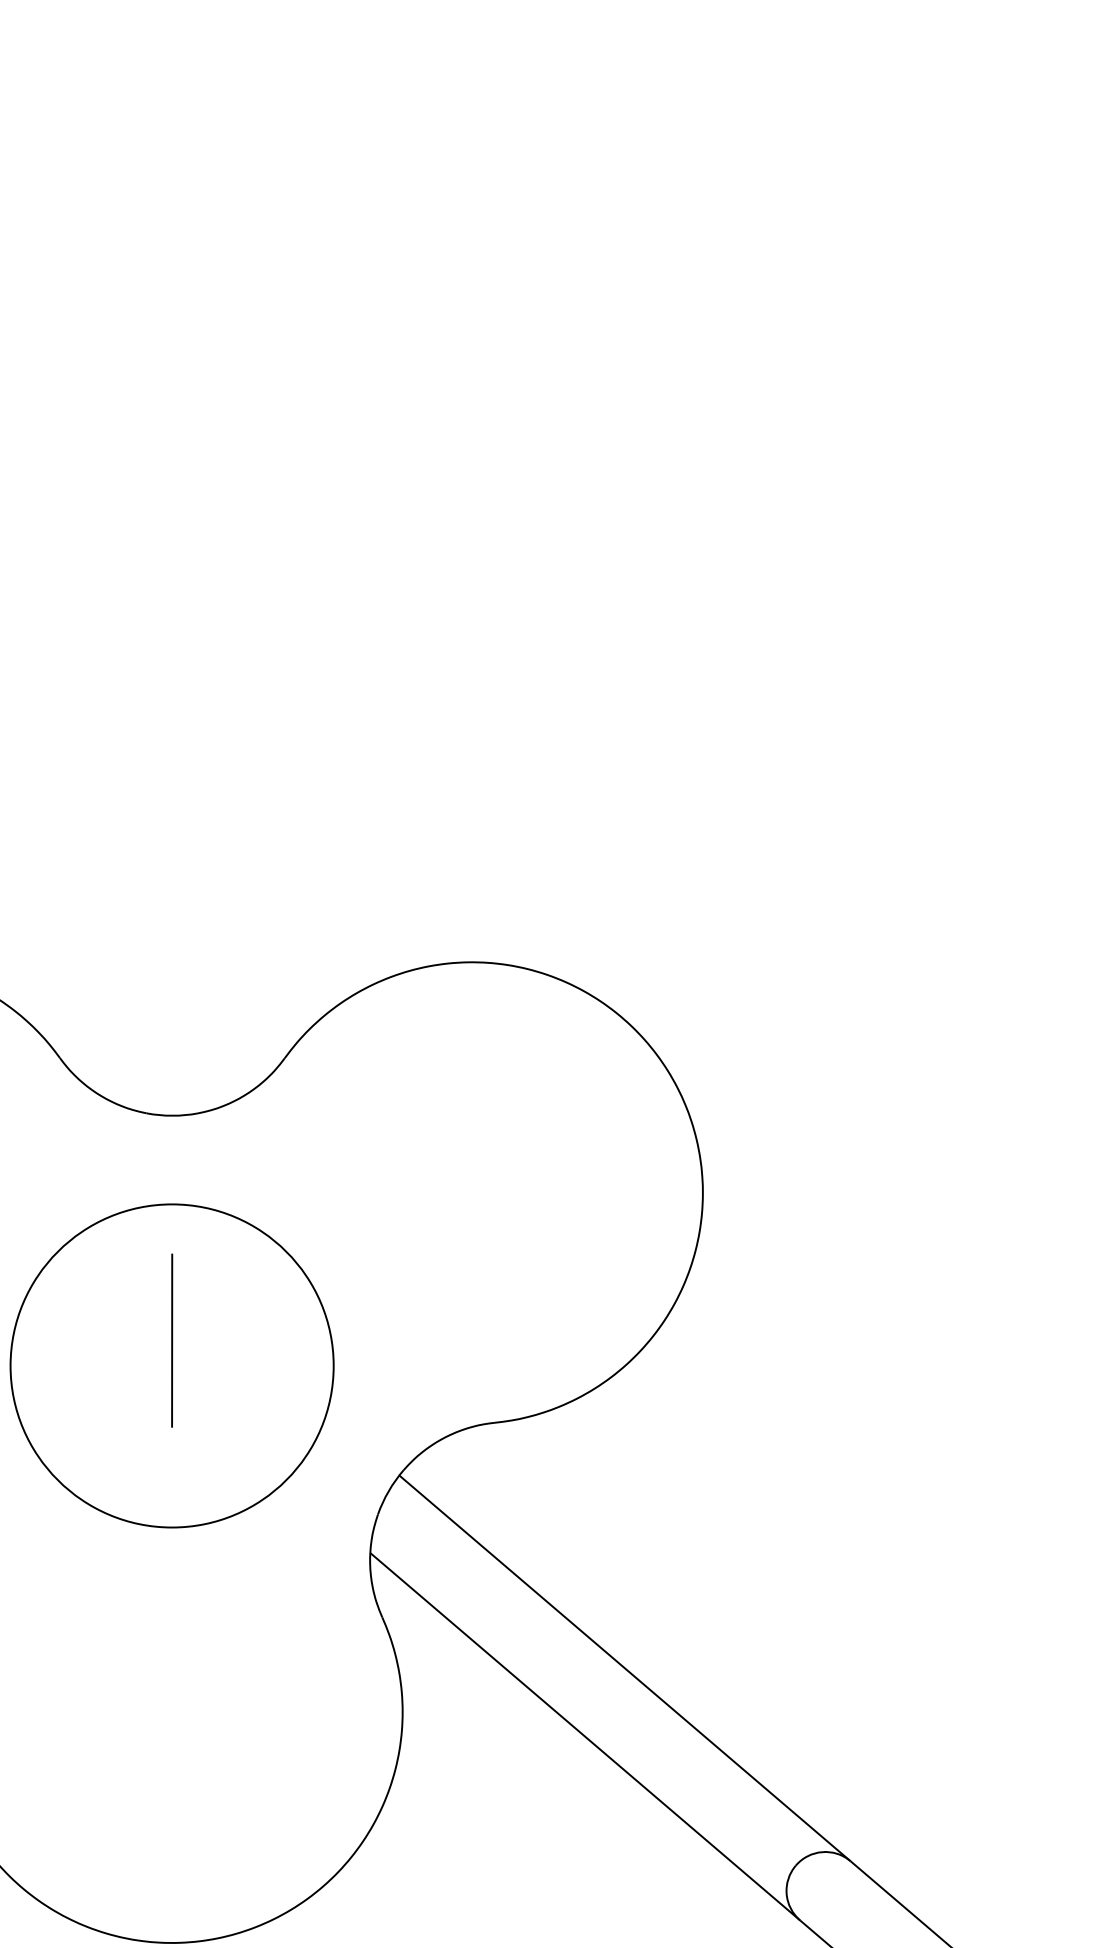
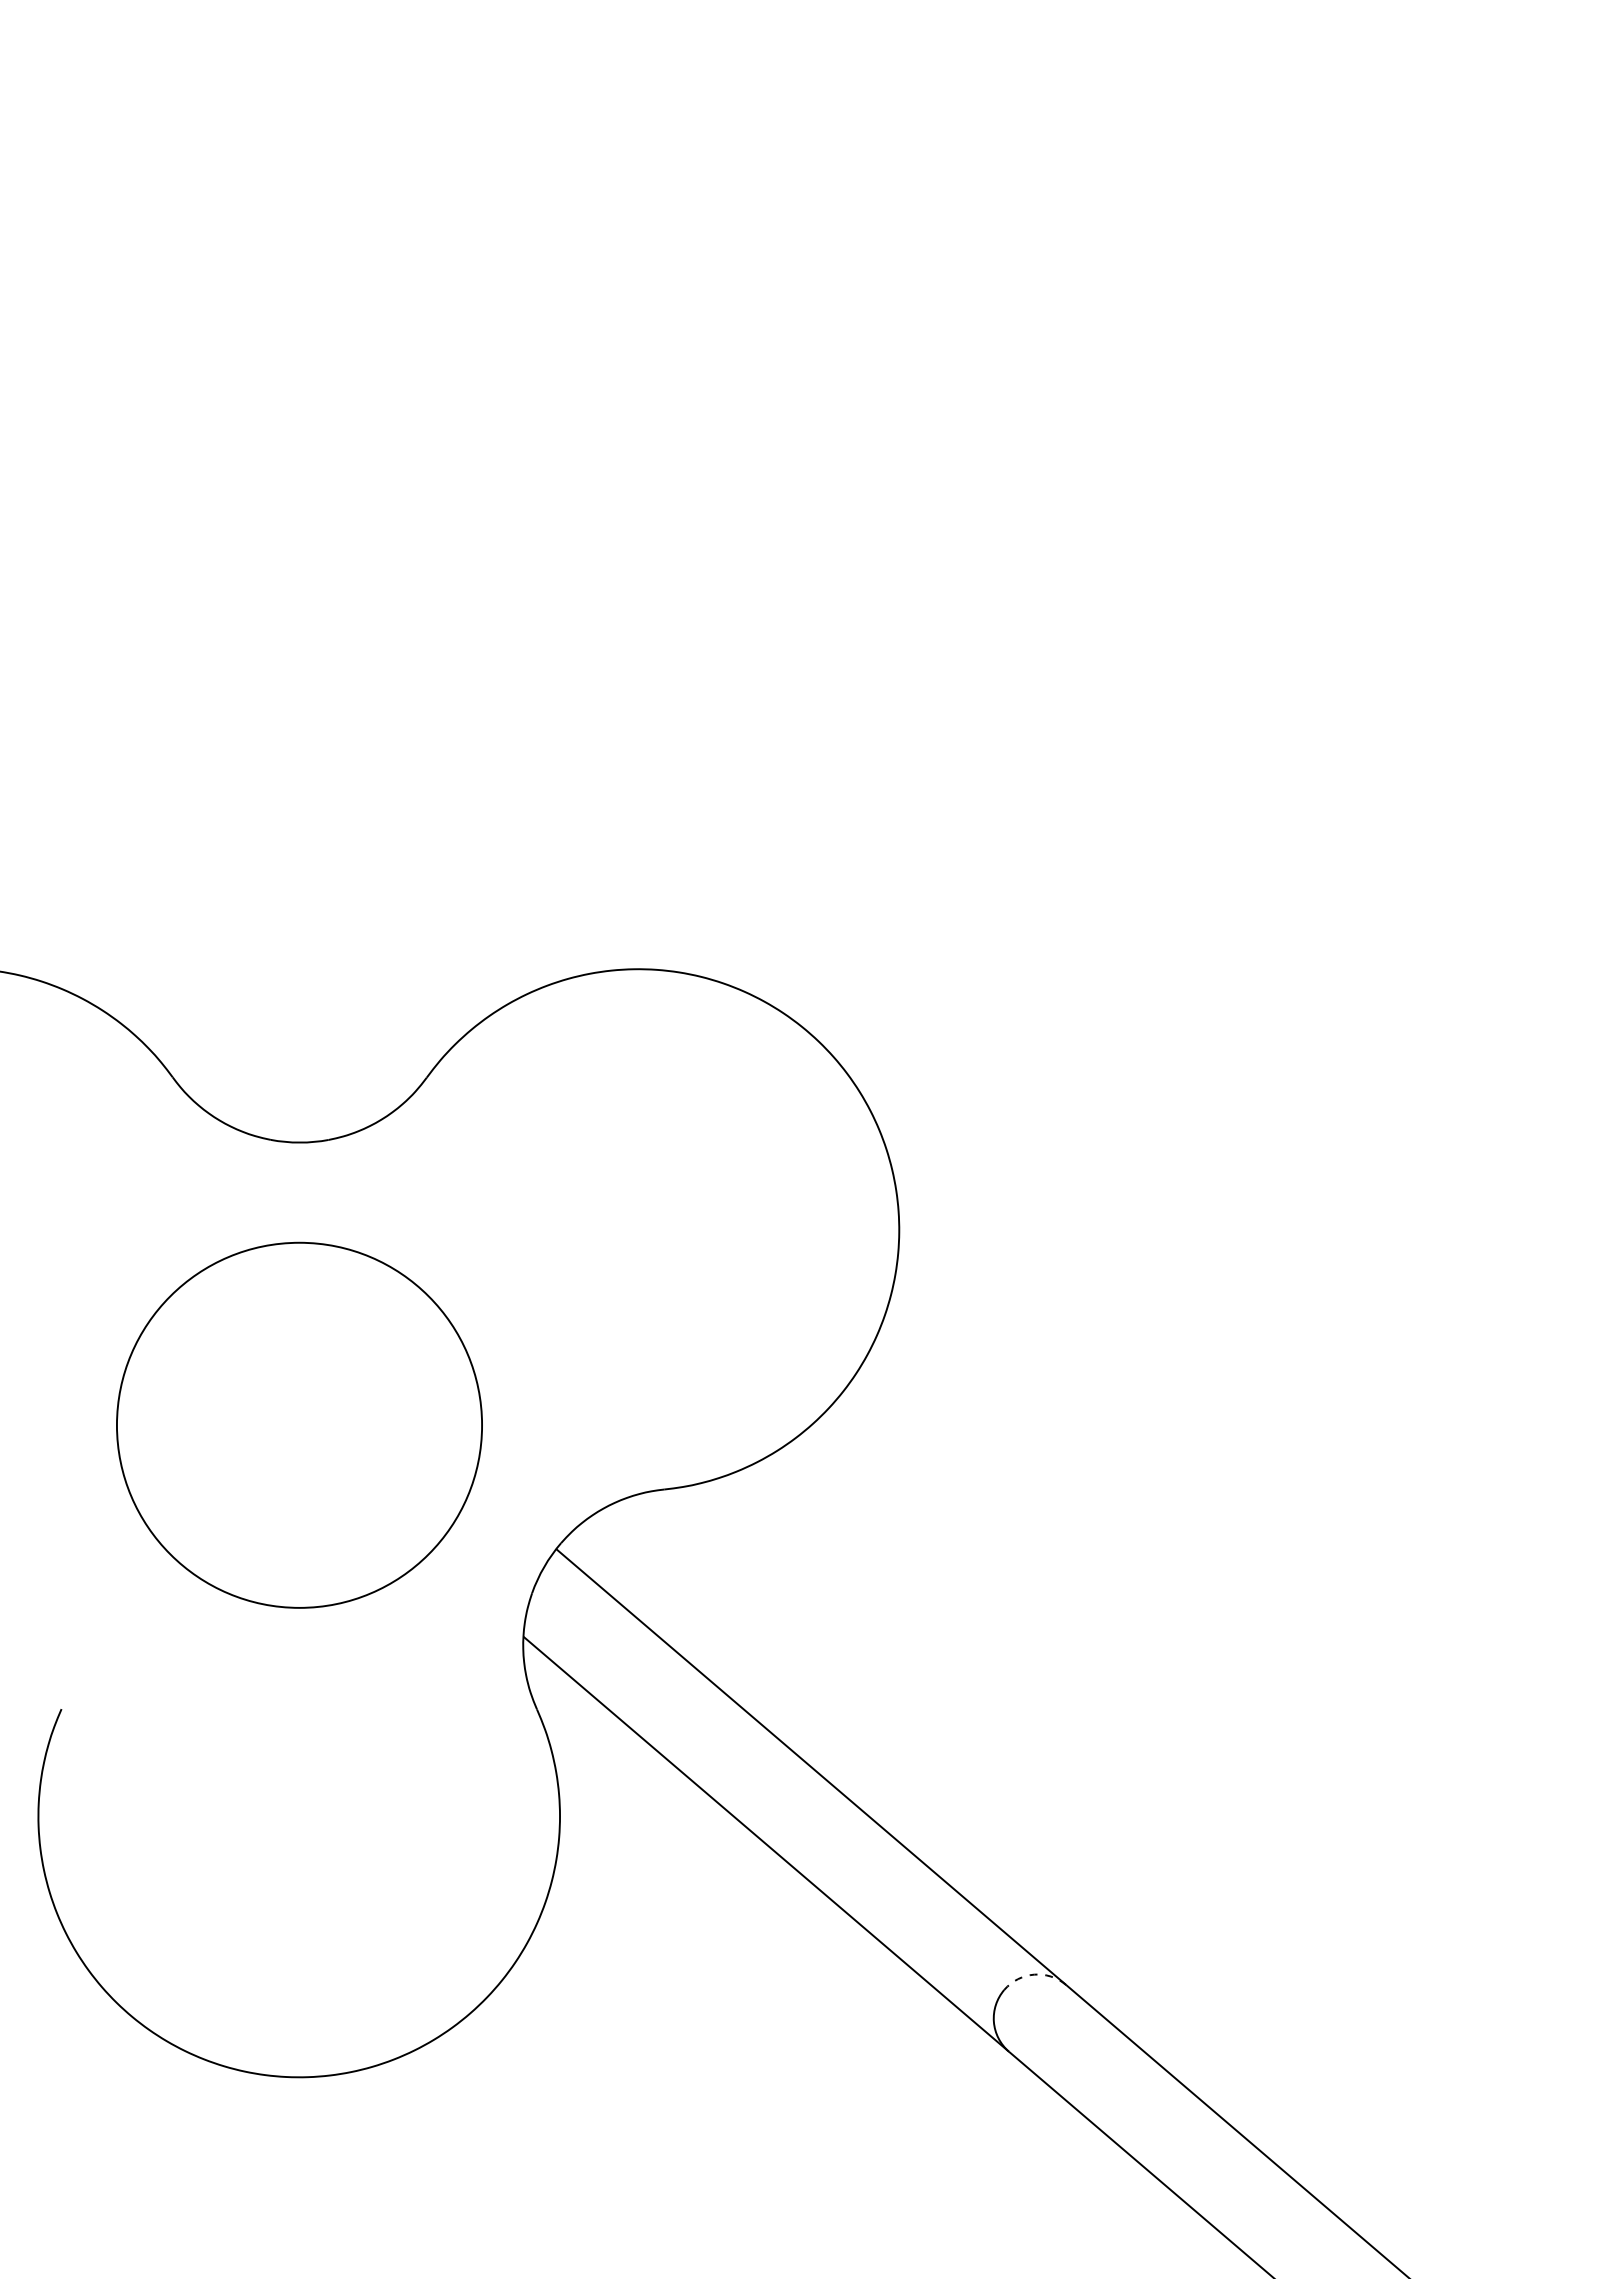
line: (172, 1340) -> (299, 1396), removed
arc: (822, 1851) -> (1034, 1974), solid -> dashed

